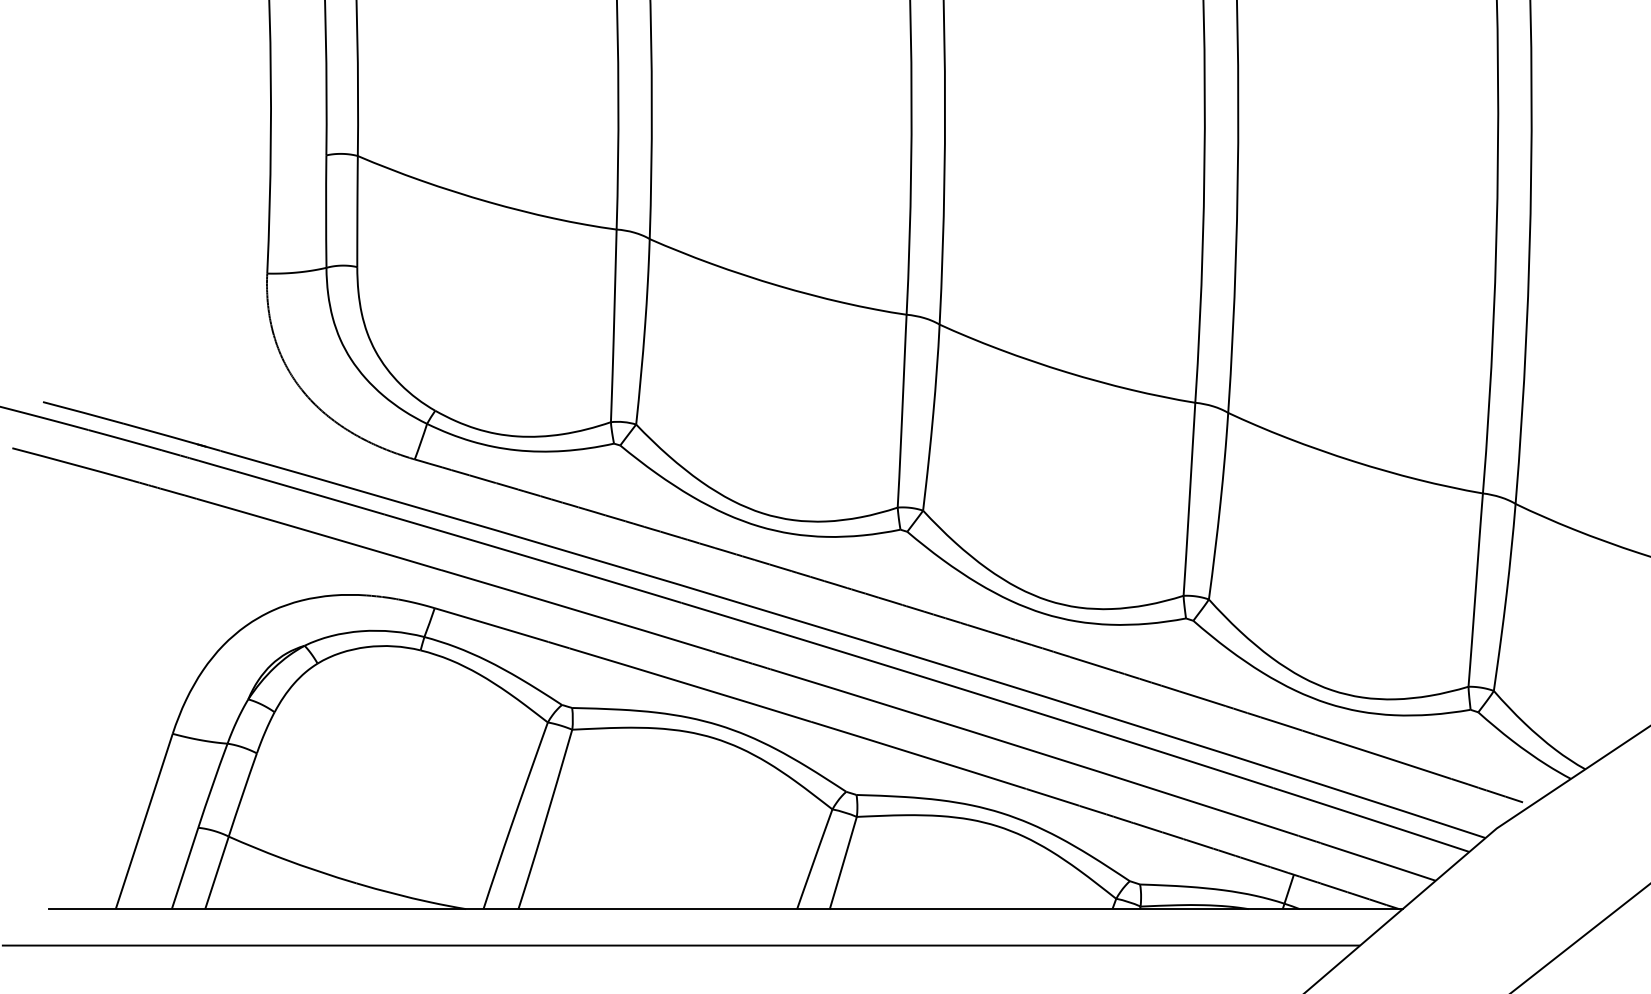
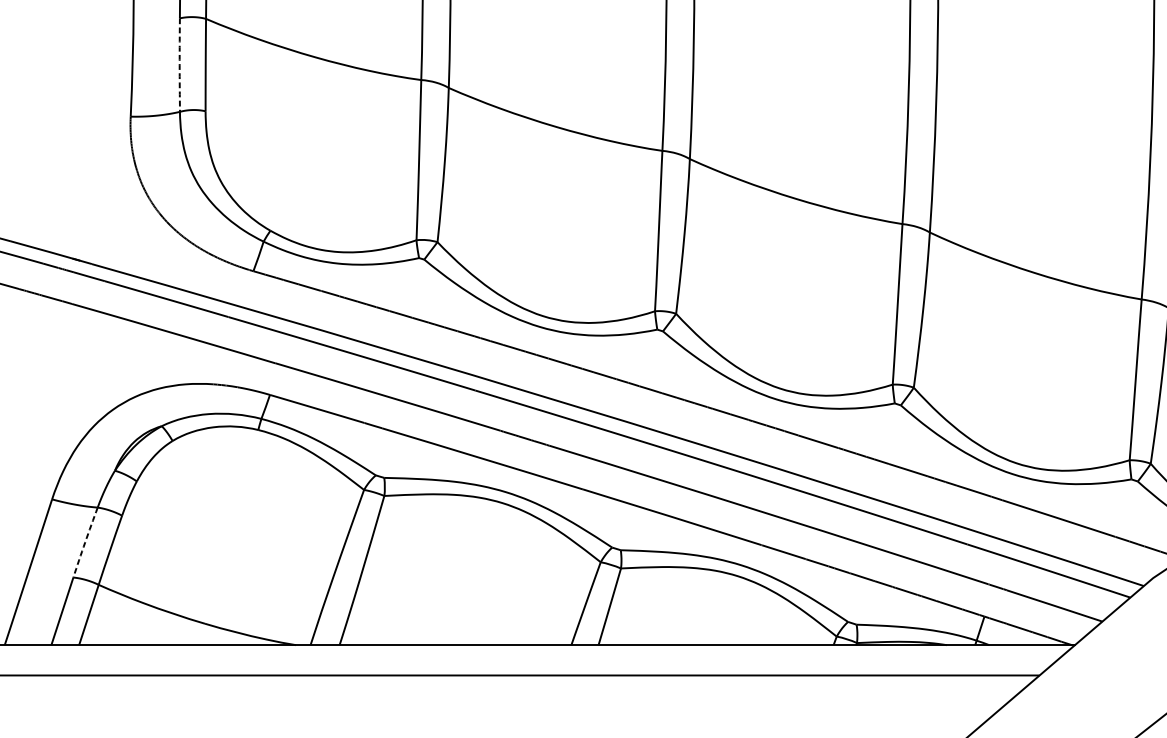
arc: (326, 211) -> (179, 65), solid -> dashed
arc: (212, 785) -> (85, 542), solid -> dashed

